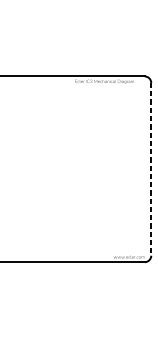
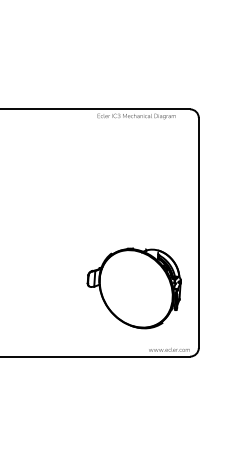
line: (151, 169) -> (198, 233), dashed -> solid
part: (102, 211) -> (133, 288), added

